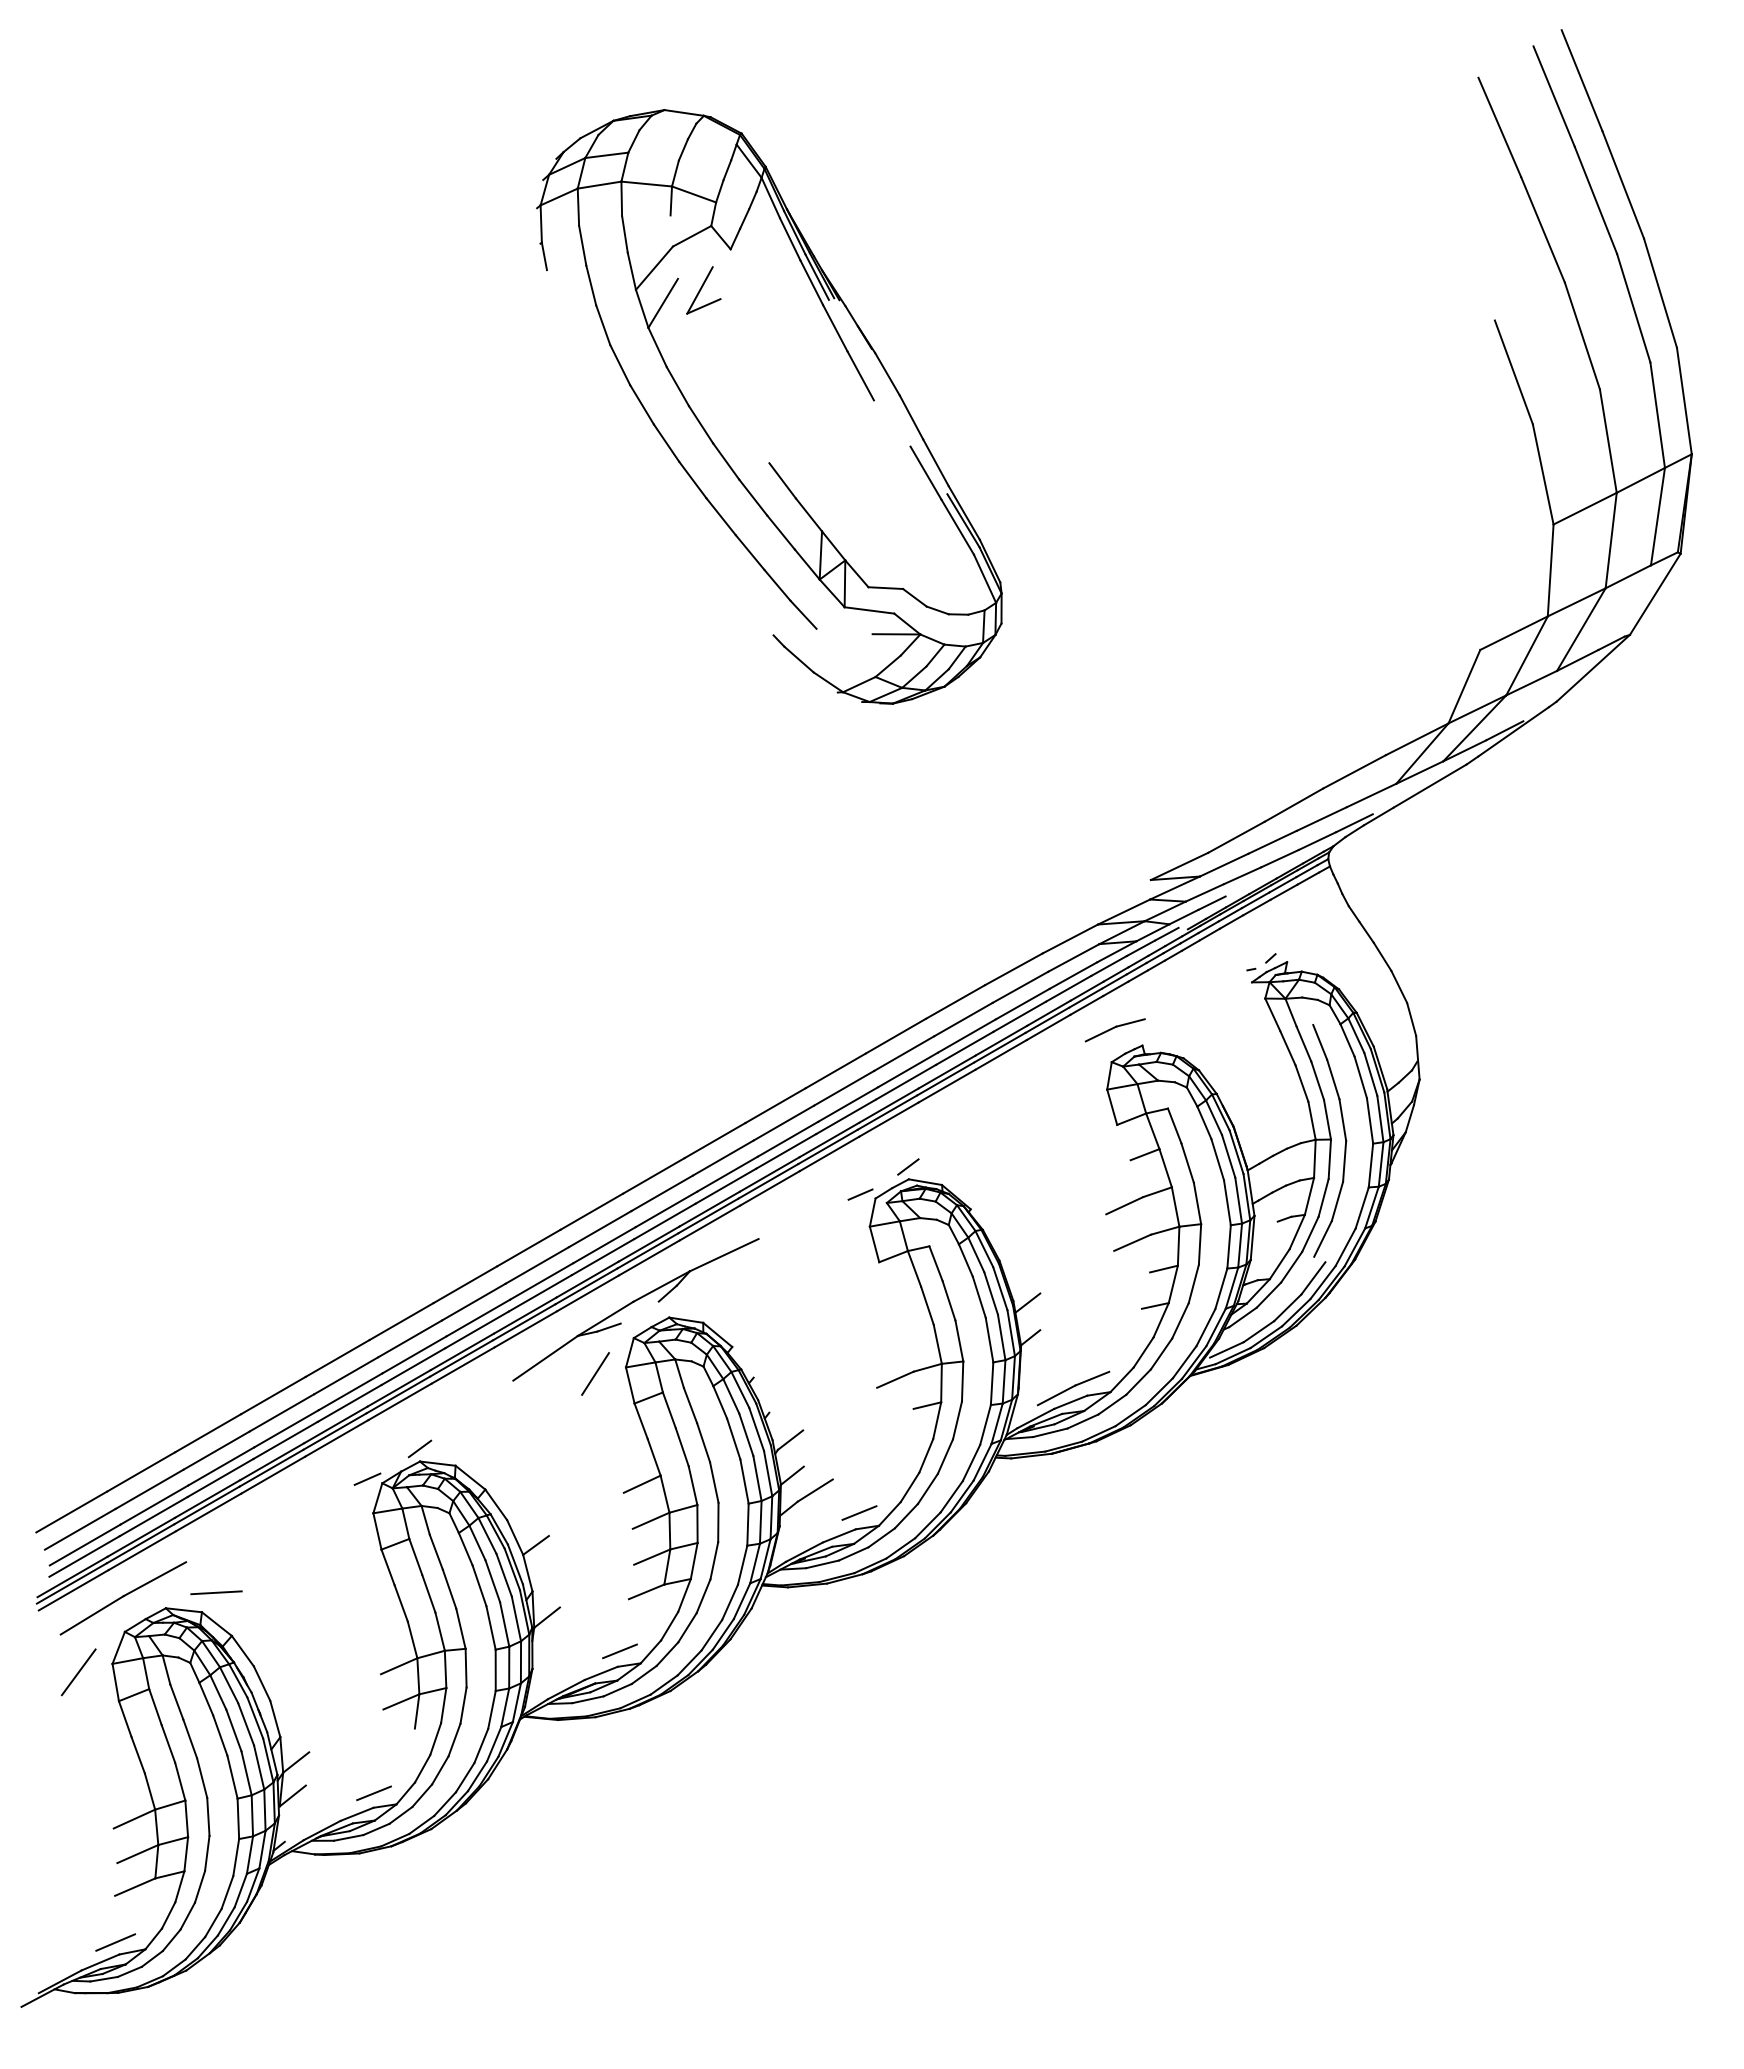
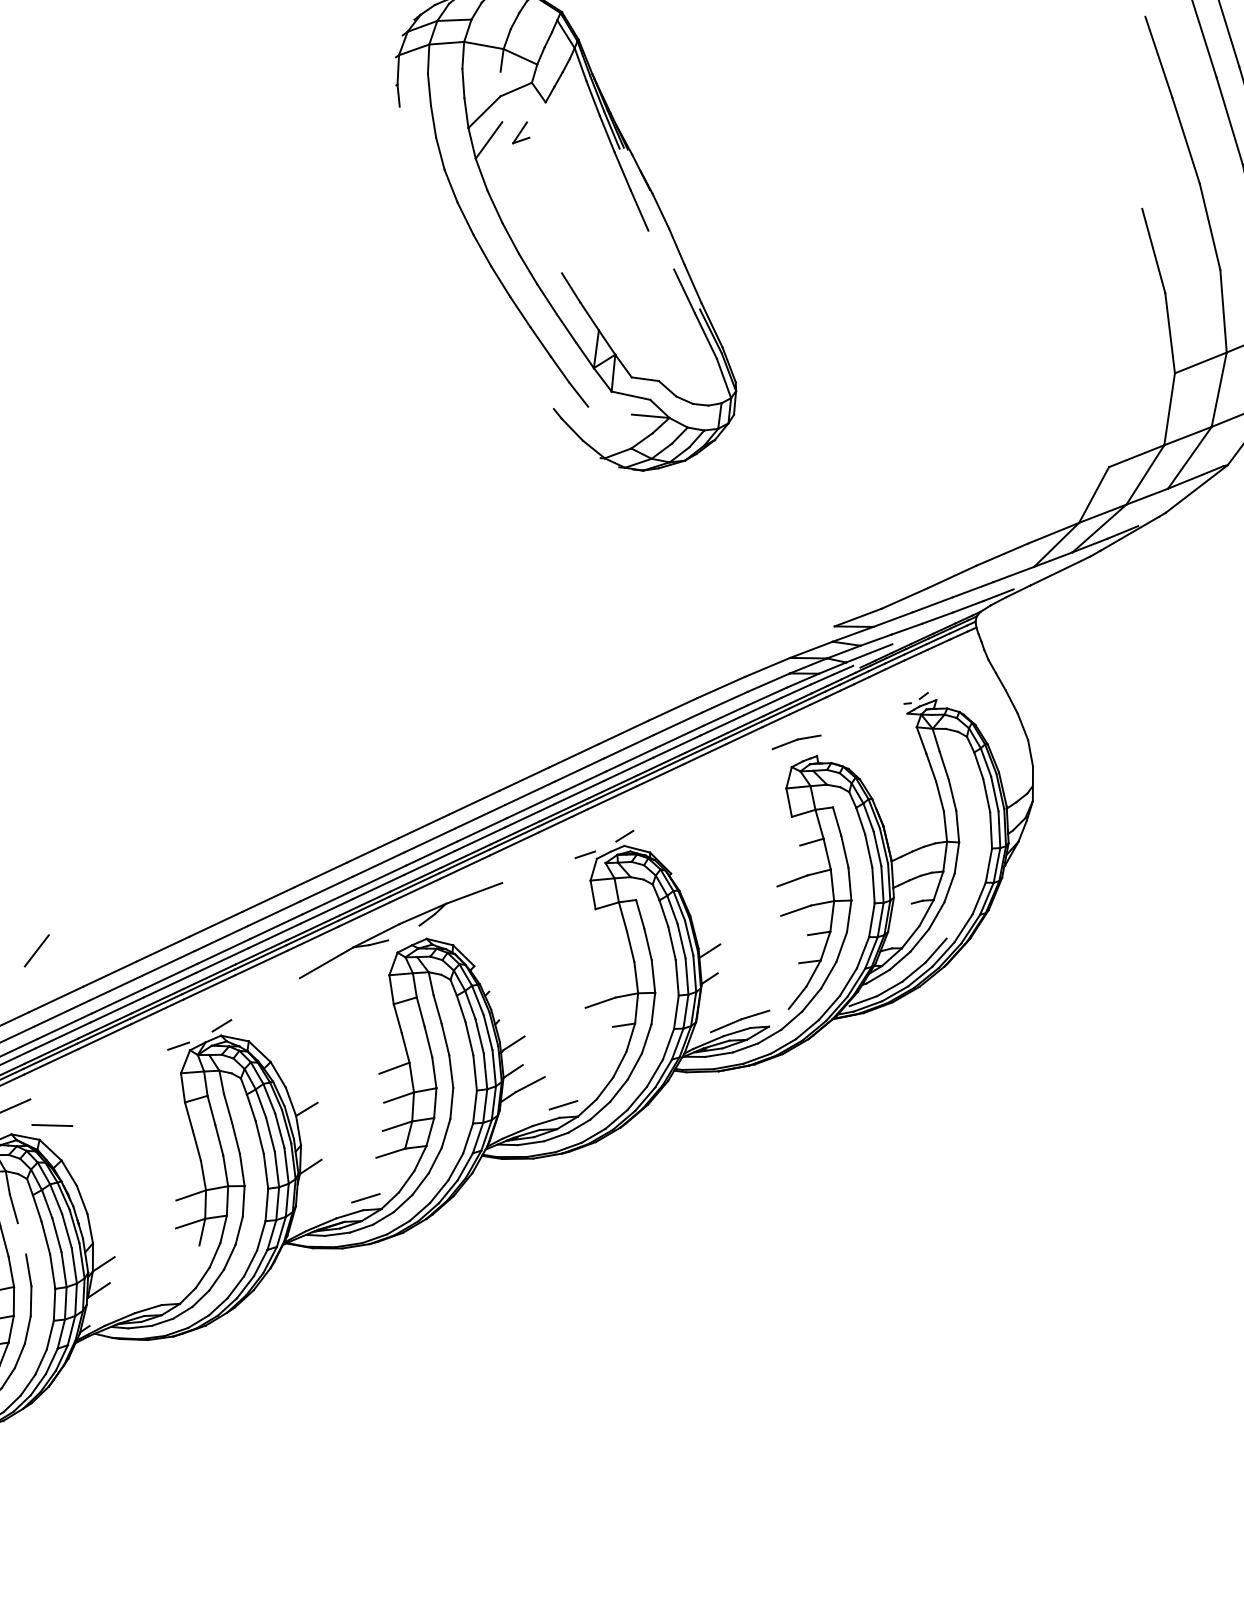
part: (703, 290) -> (521, 133), size x0.6
part: (1344, 1138) -> (969, 842), removed
line: (595, 1373) -> (36, 950), moved
line: (1121, 1379) -> (778, 1017), removed
line: (190, 1738) -> (22, 1238), removed
line: (373, 1793) -> (162, 1293), removed

